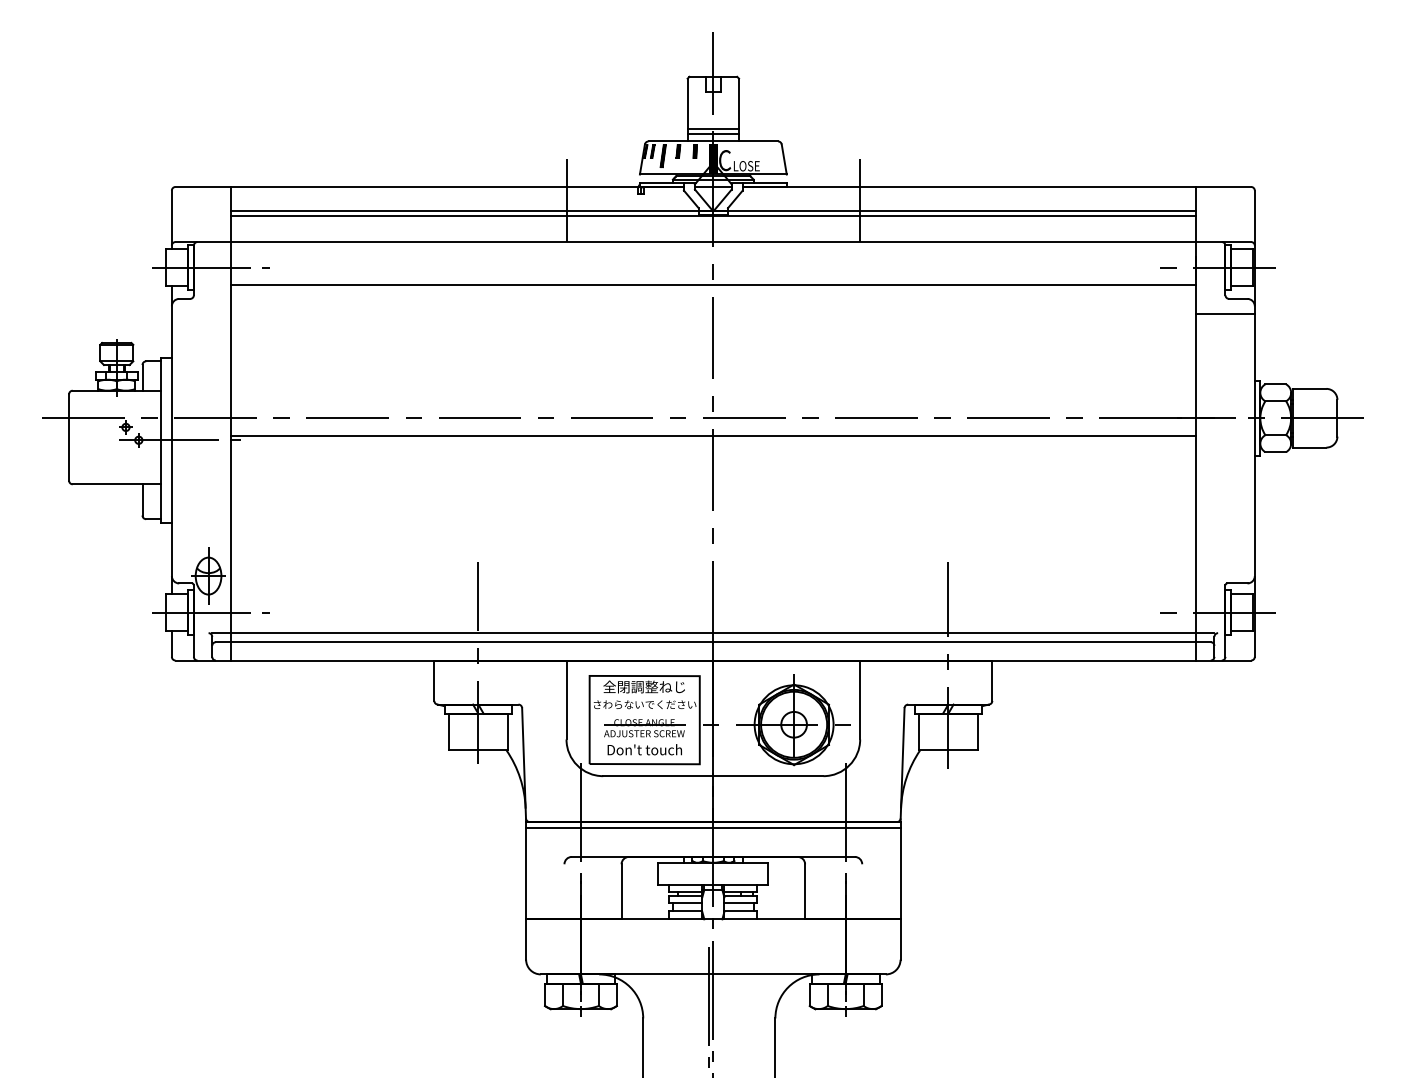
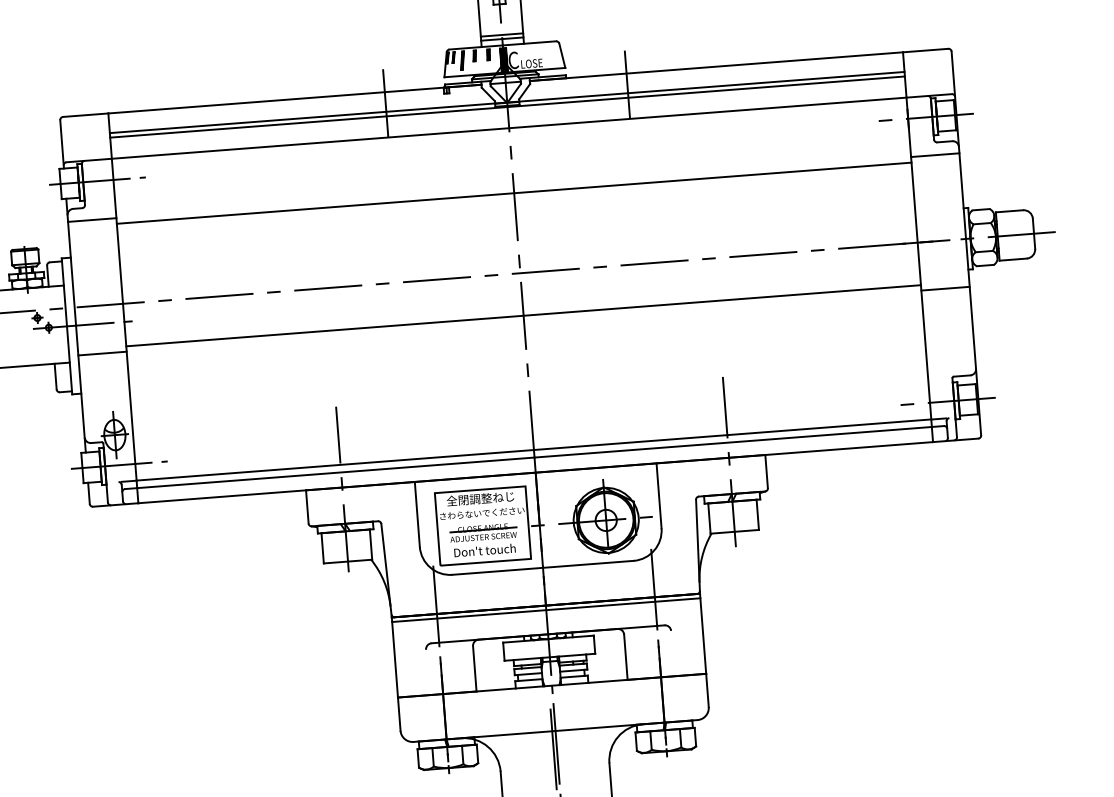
line: (713, 285) -> (514, 193), moved
line: (200, 314) -> (91, 220), added
line: (713, 435) -> (523, 315), moved
line: (200, 476) -> (101, 353), added
line: (1225, 476) -> (945, 288), added

